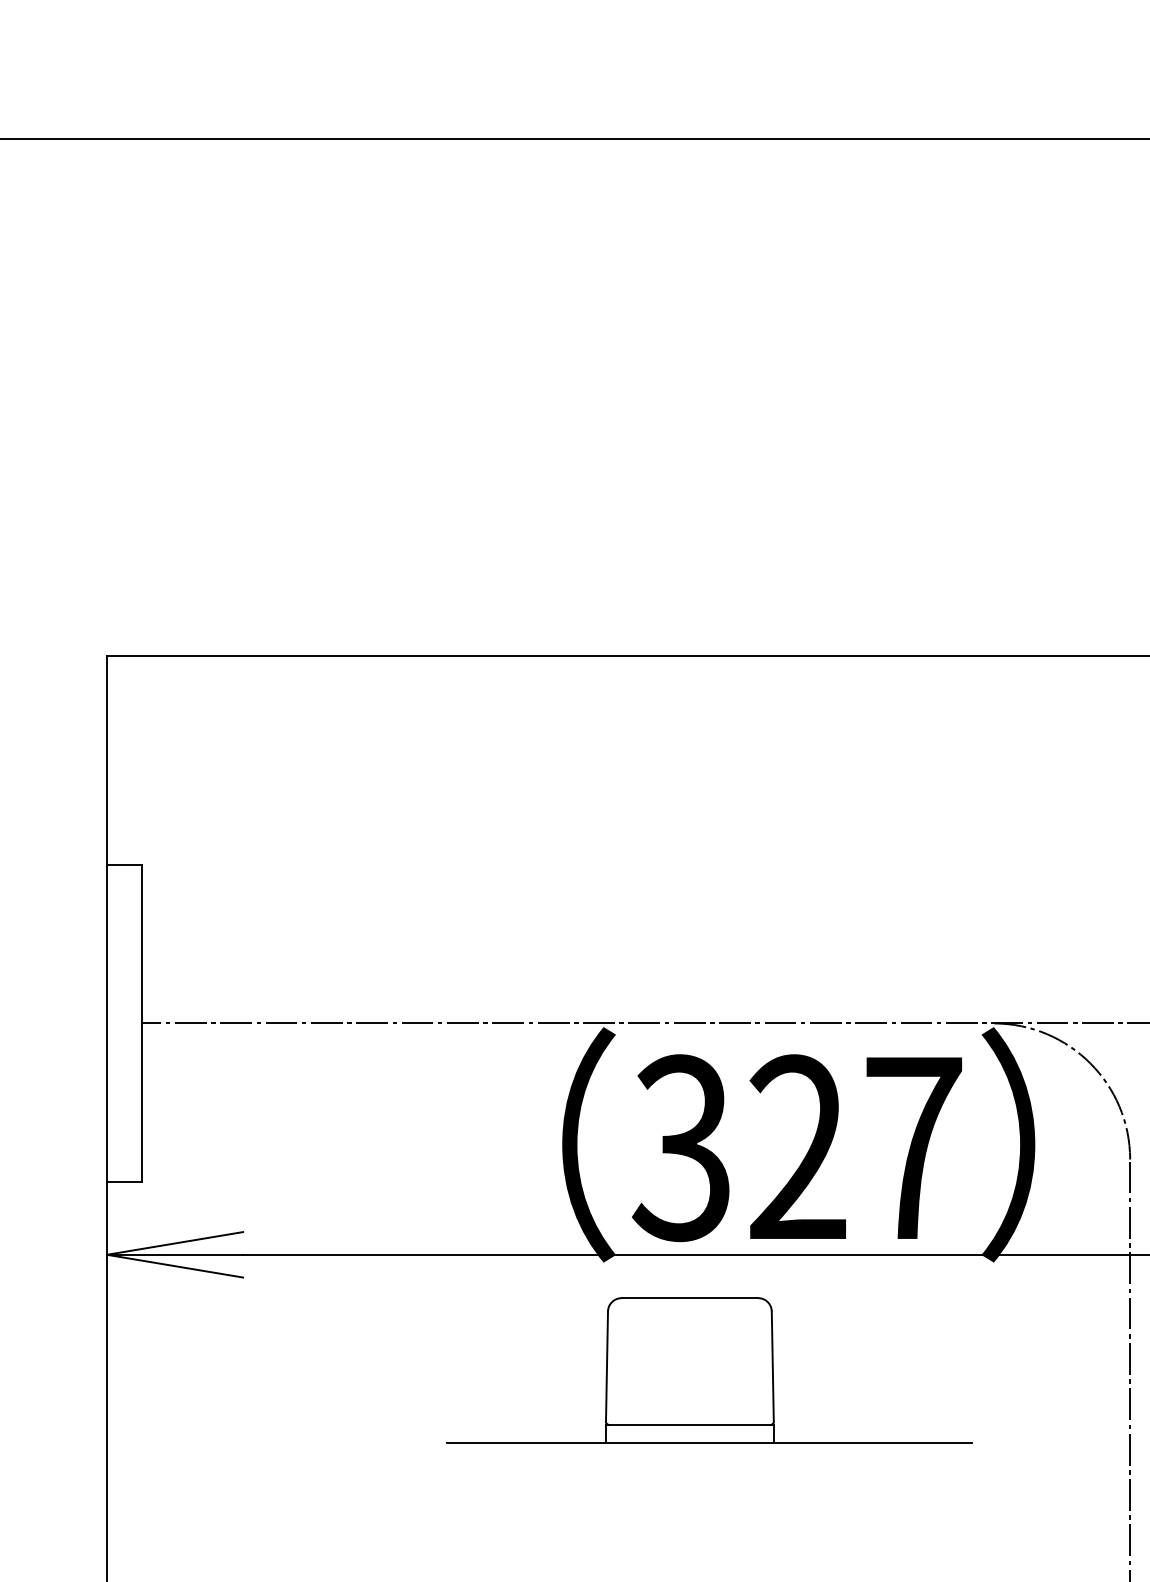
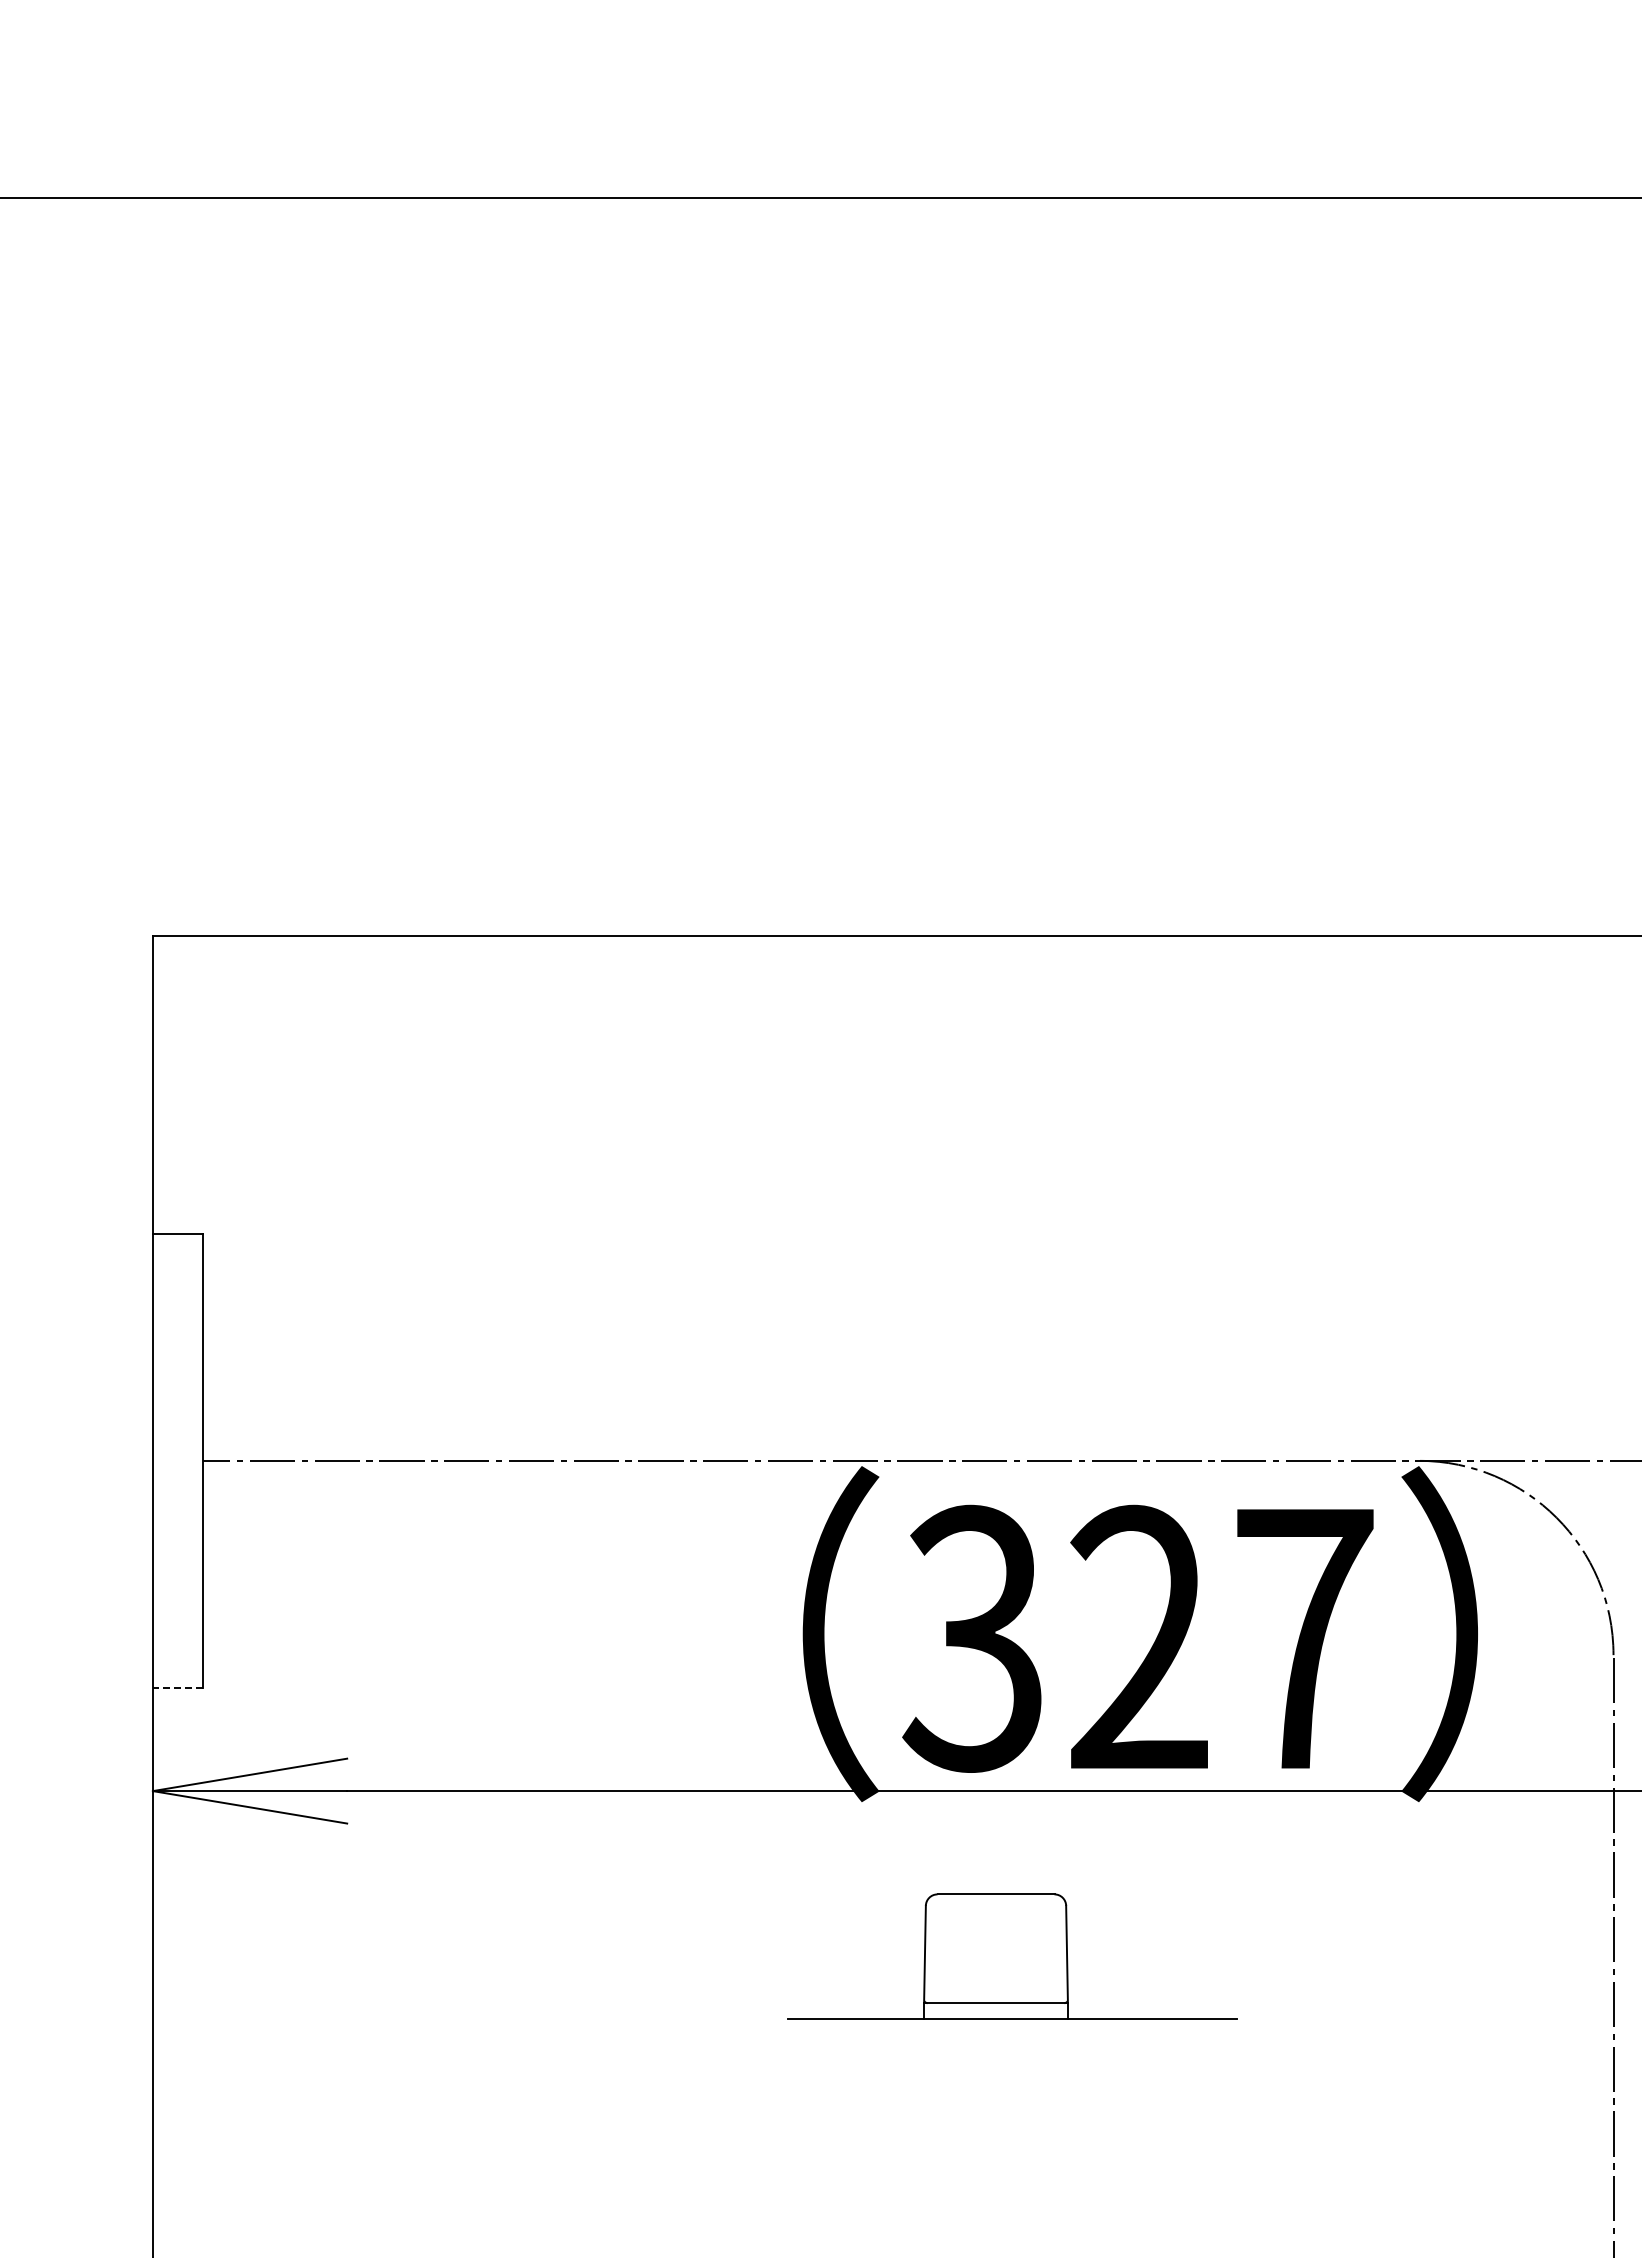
line: (124, 1182) -> (177, 1687), solid -> dashed
part: (709, 1370) -> (1012, 1956), size x0.6

